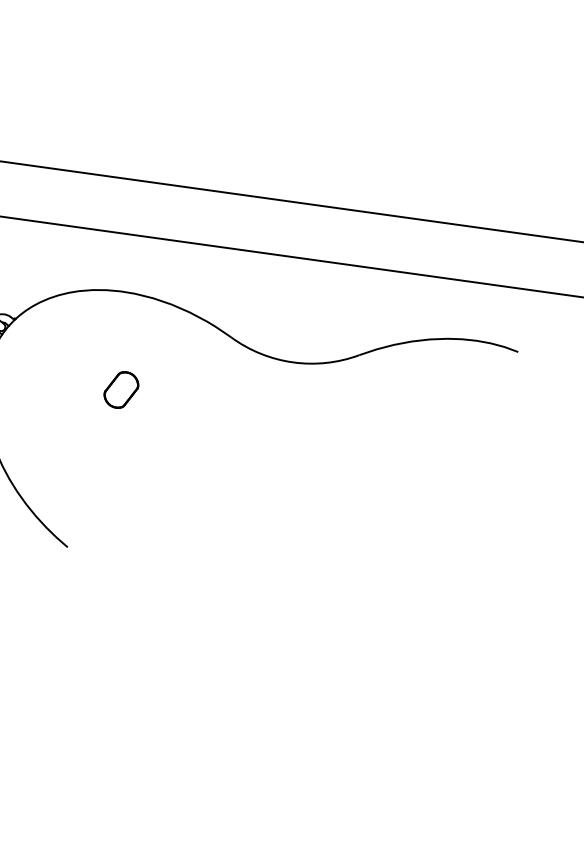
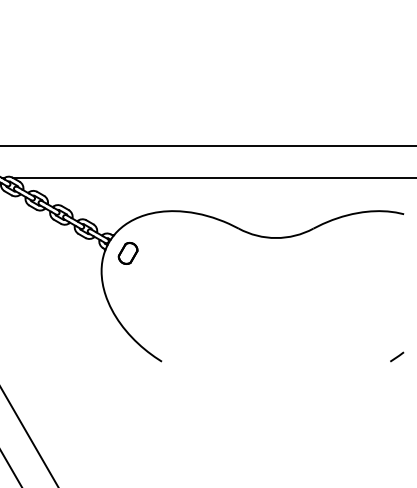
part: (120, 389) -> (127, 253), moved
line: (473, 594) -> (397, 356), added

